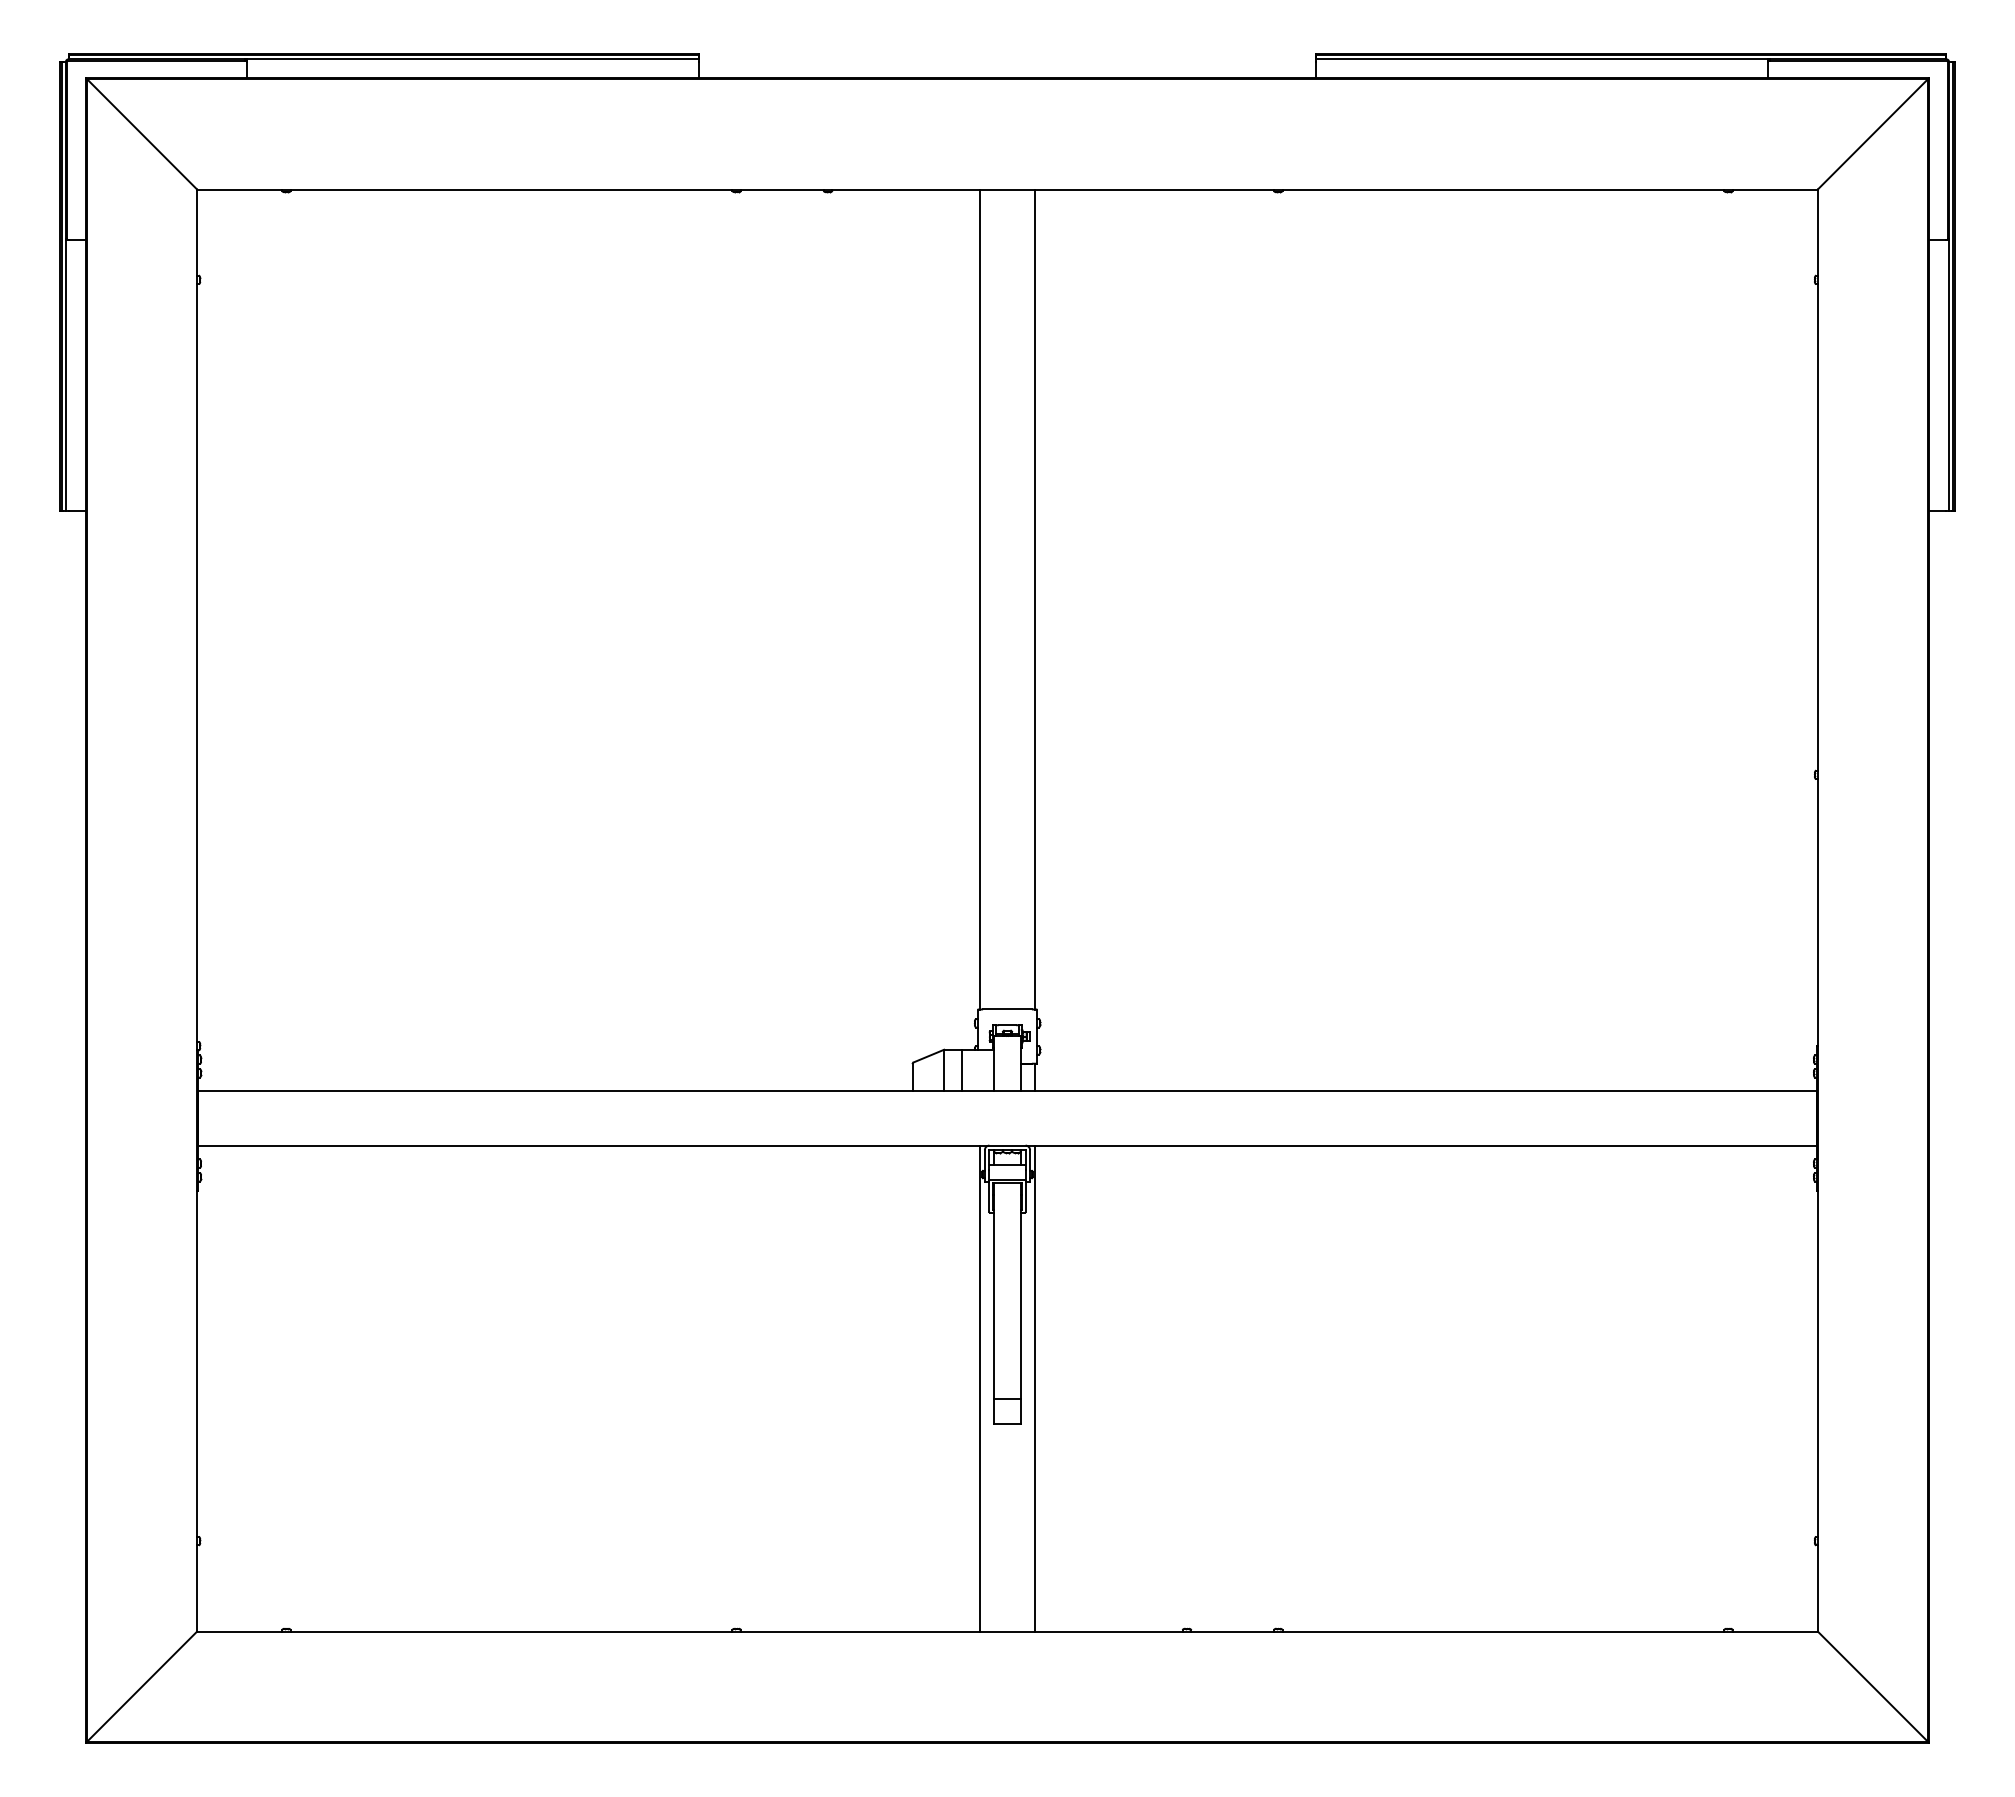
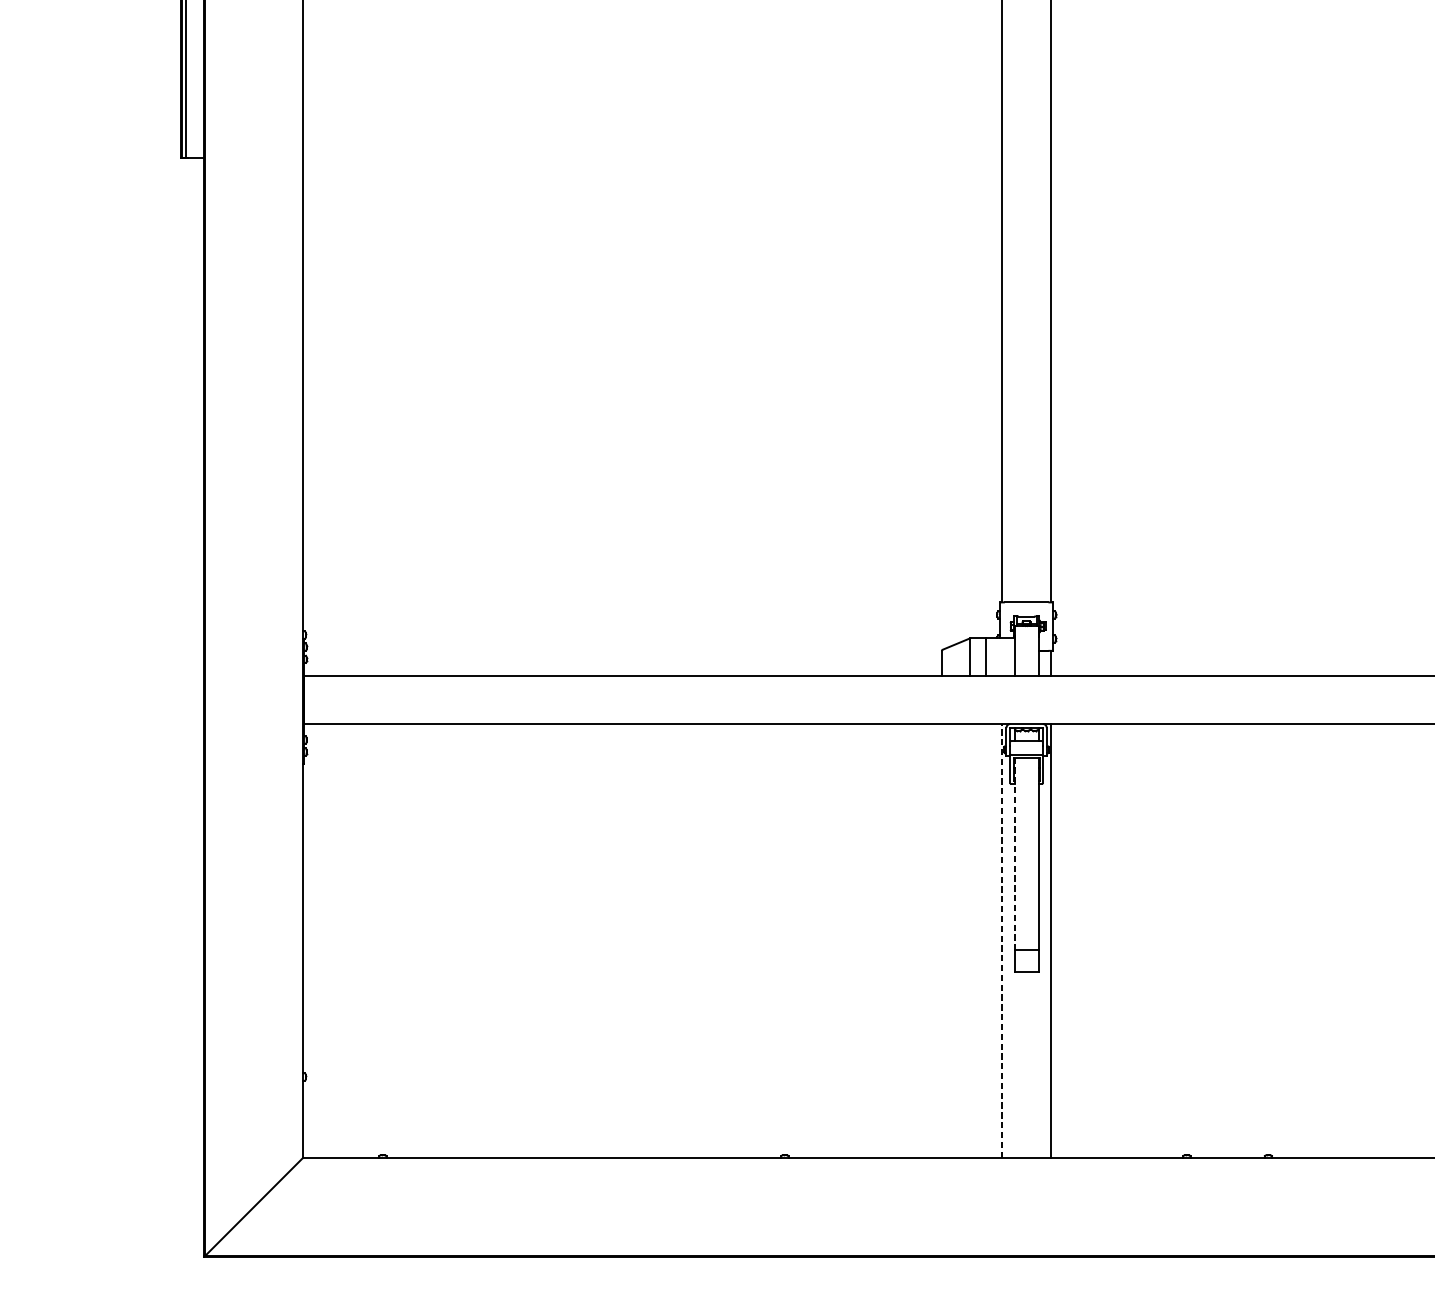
line: (993, 1291) -> (1014, 854), solid -> dashed
line: (980, 1388) -> (1002, 940), solid -> dashed

